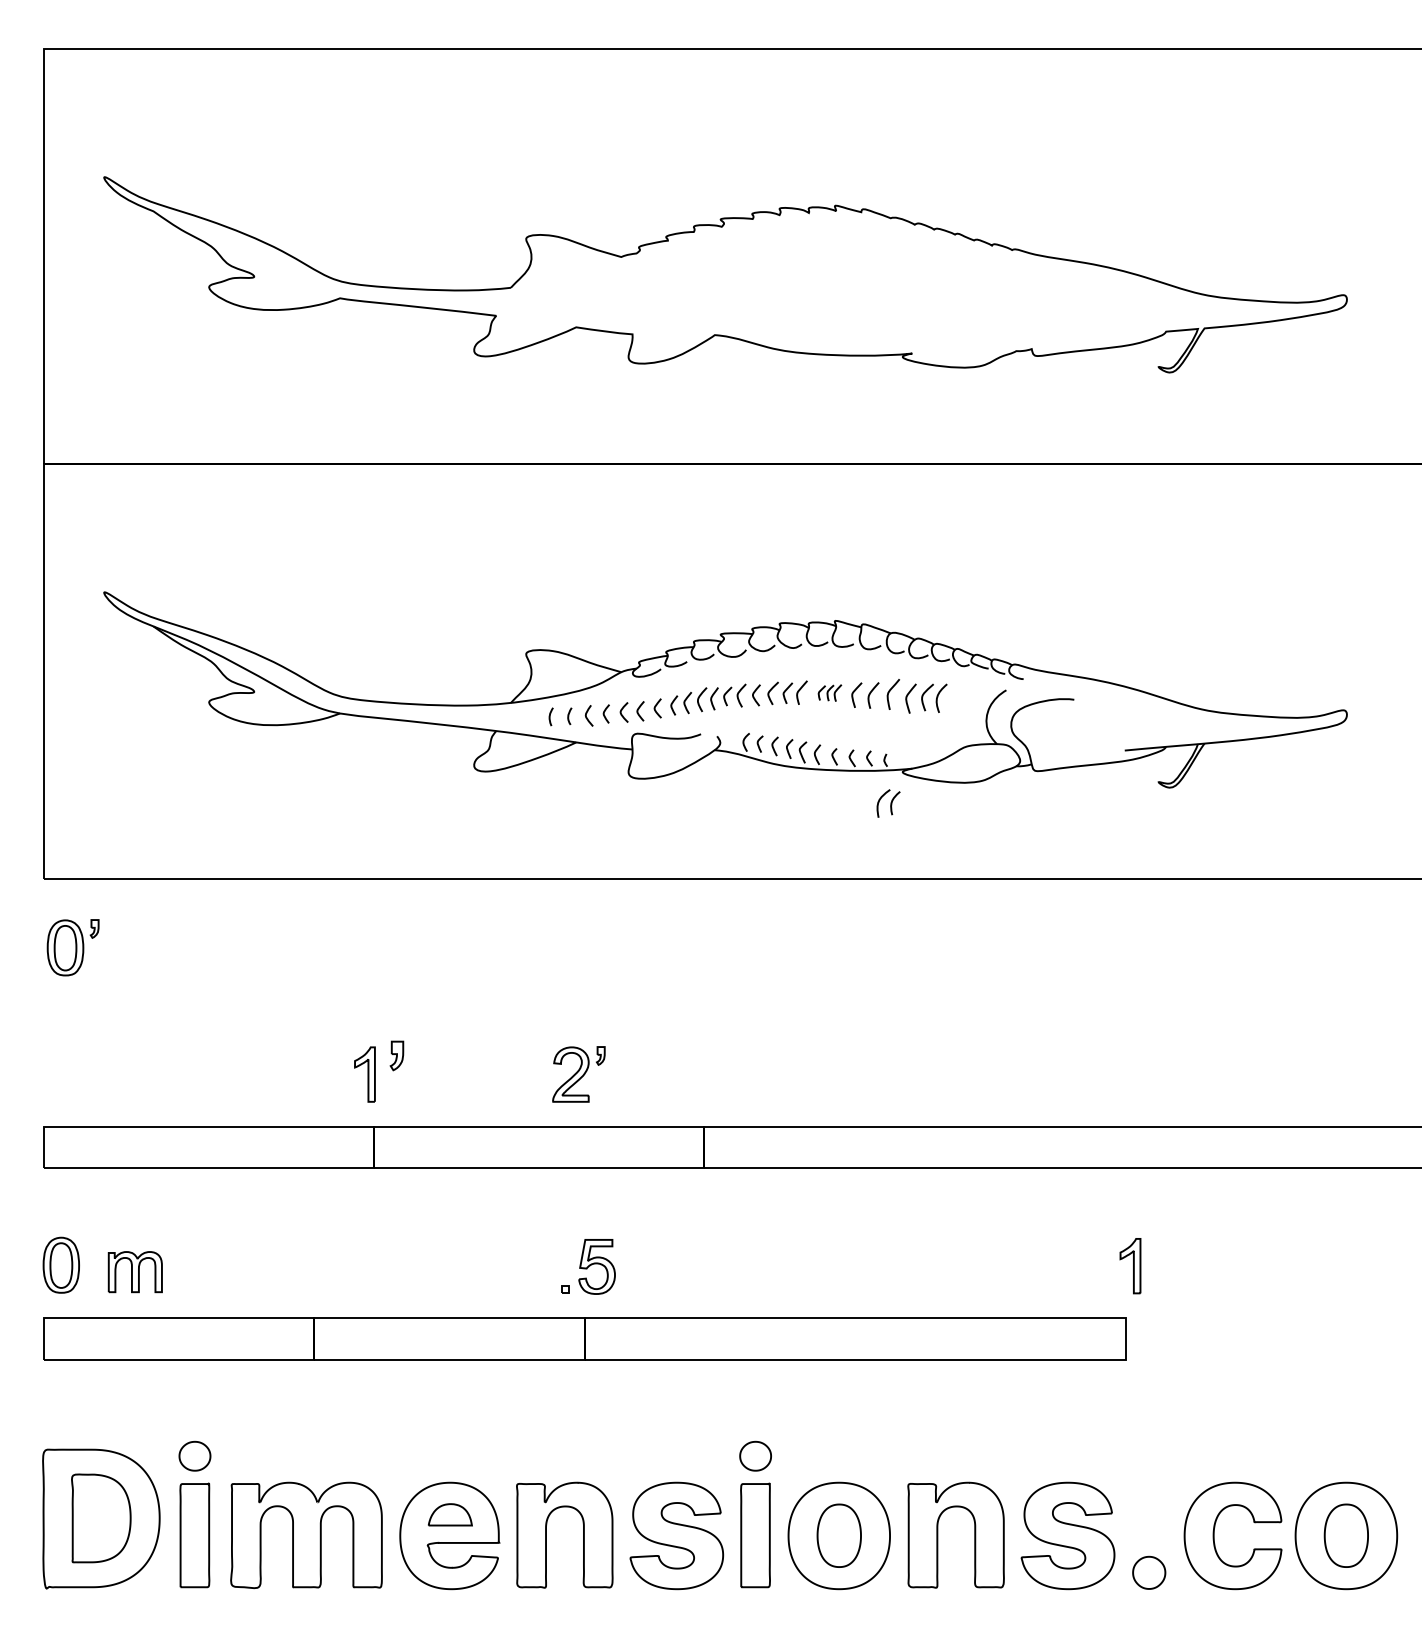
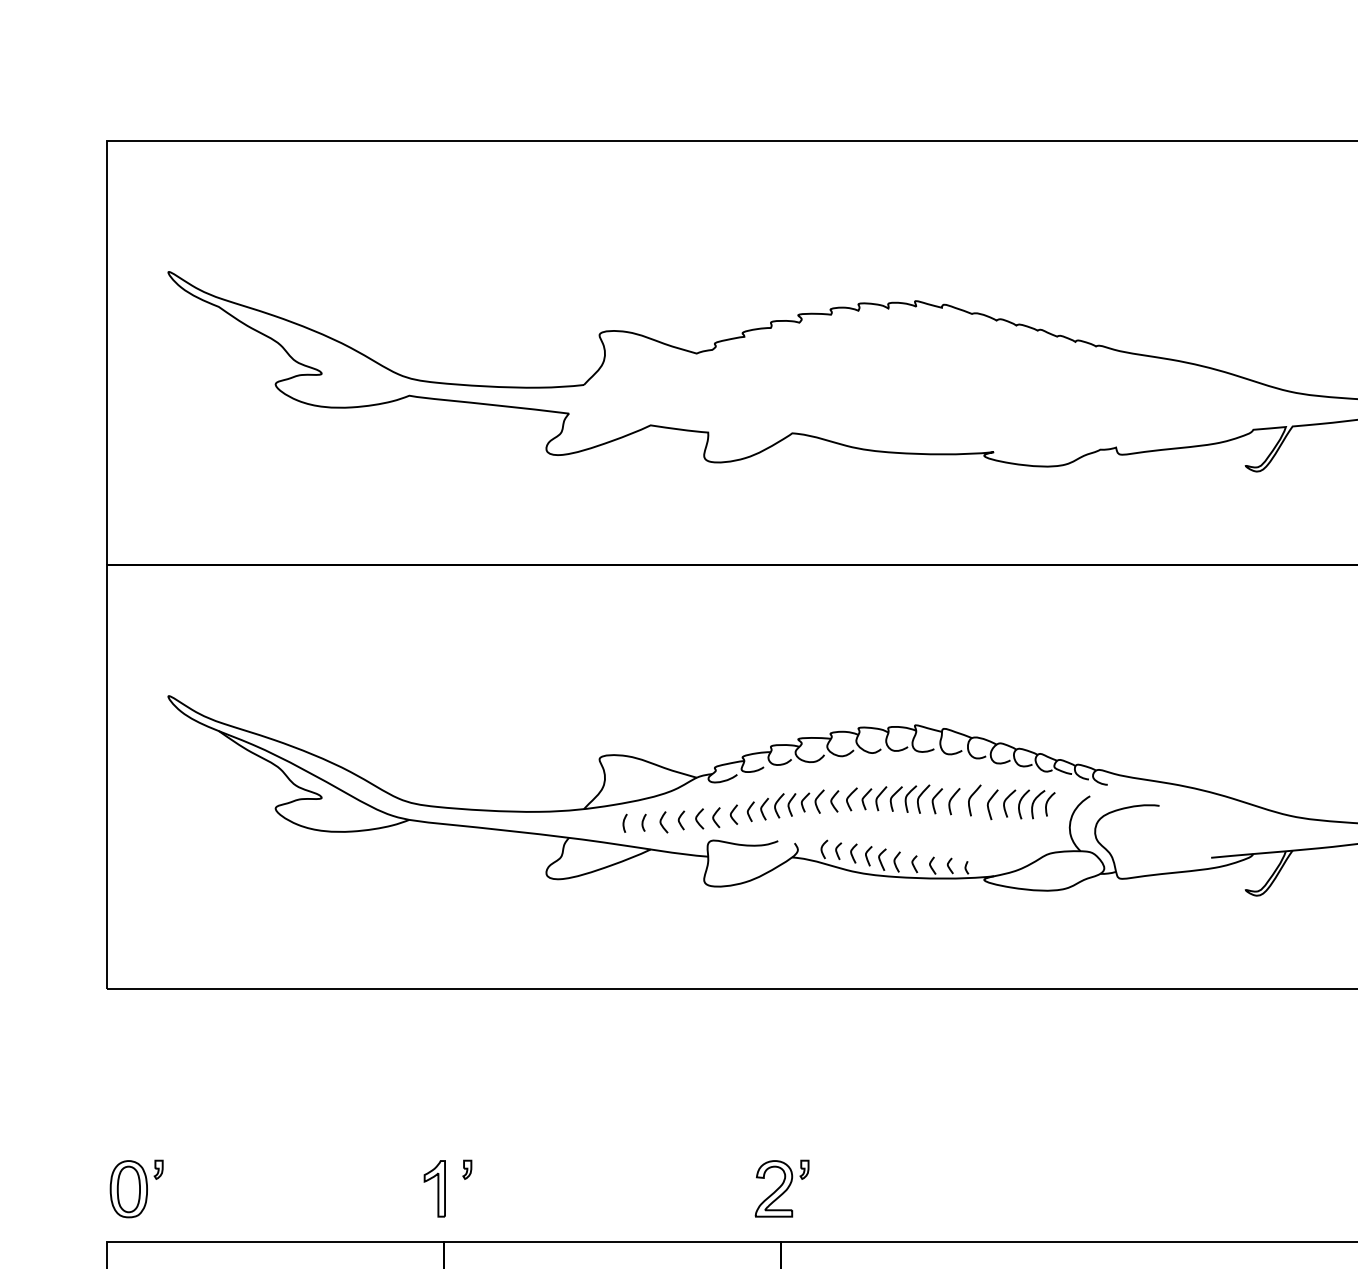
part: (829, 692) -> (909, 798), size x1.67
part: (888, 803) -> (1043, 804), moved
part: (72, 947) -> (136, 1188), moved
part: (396, 1055) -> (467, 1169), size x0.62
part: (578, 1074) -> (781, 1188), moved

